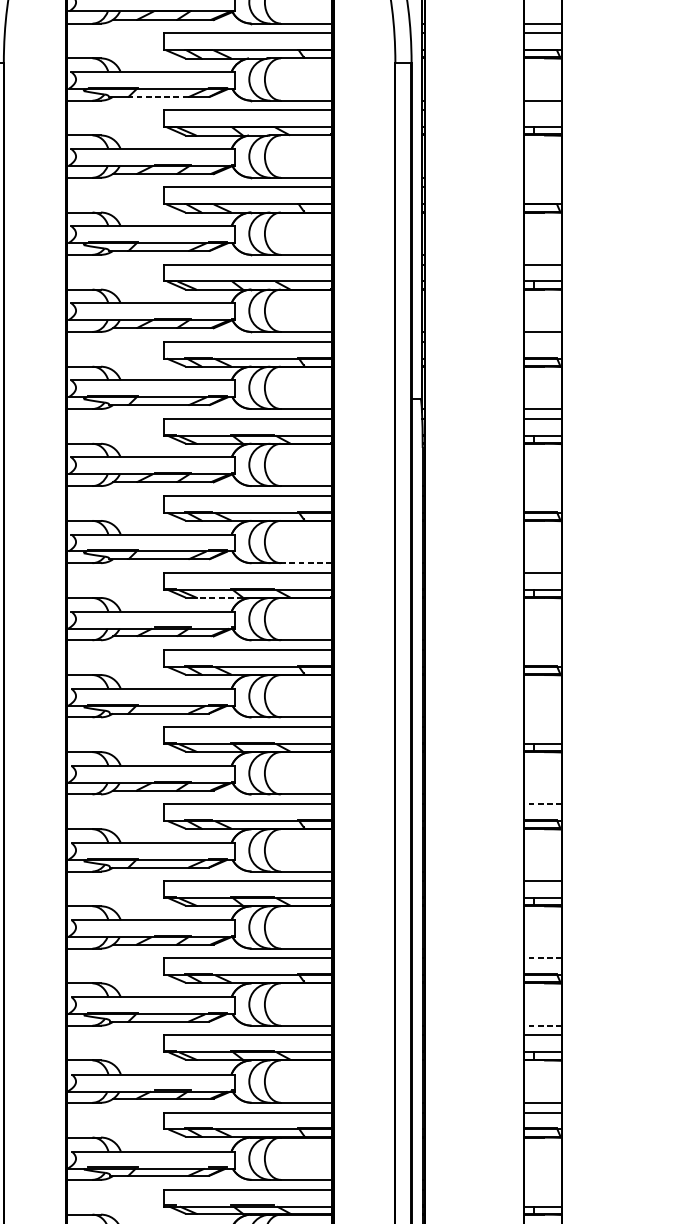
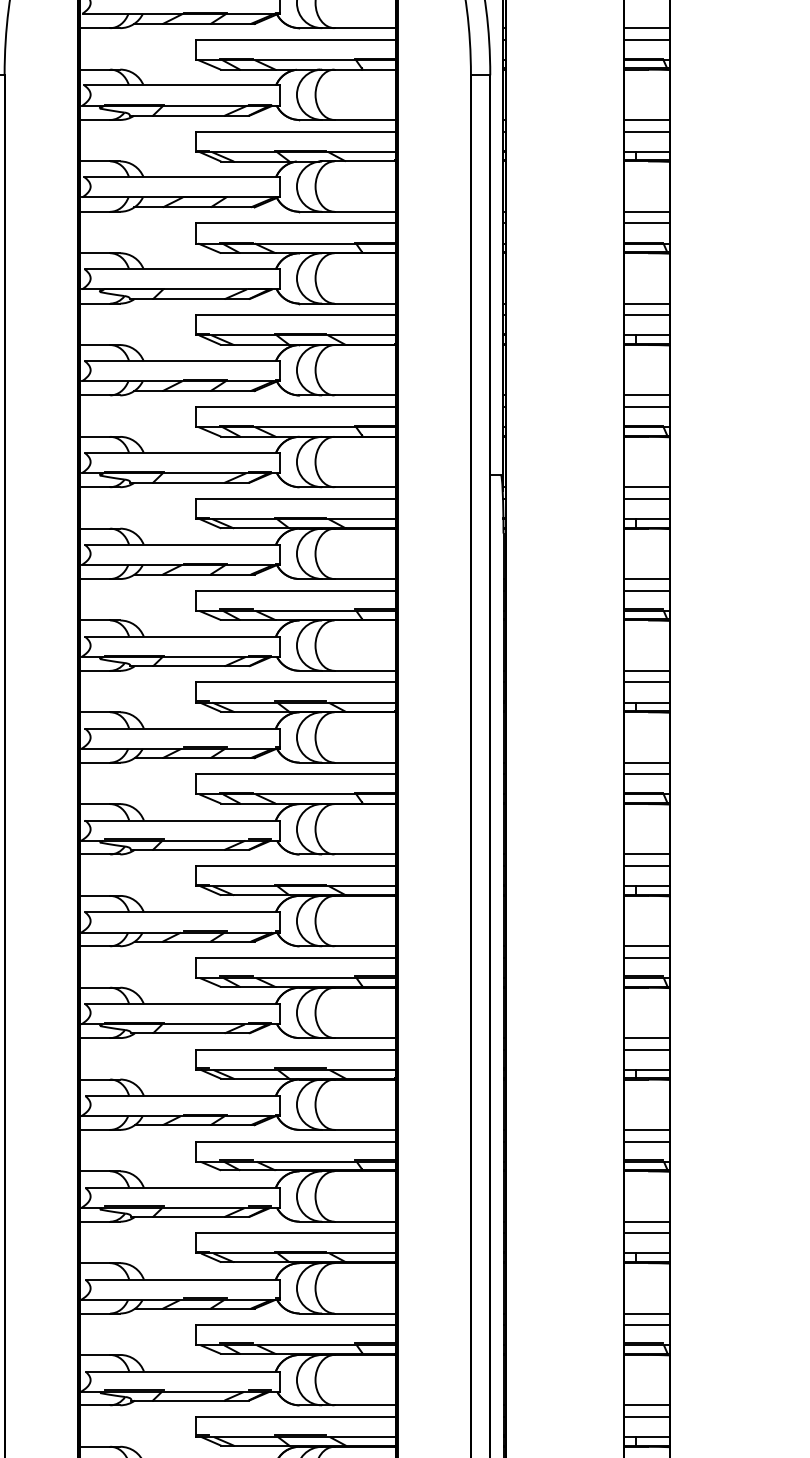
line: (158, 96) -> (188, 115), dashed -> solid
line: (542, 110) -> (646, 131), added
line: (542, 177) -> (646, 211), added
line: (542, 187) -> (646, 223), added
line: (542, 254) -> (646, 303), added
line: (542, 342) -> (646, 407), added
line: (542, 486) -> (646, 579), added
line: (542, 495) -> (646, 590), added
line: (306, 562) -> (365, 670), dashed -> solid
line: (542, 562) -> (646, 670), added
line: (219, 597) -> (261, 711), dashed -> solid
line: (542, 640) -> (646, 762), added
line: (542, 650) -> (646, 774), added
line: (542, 717) -> (646, 854), added
line: (542, 727) -> (646, 866), added
line: (542, 794) -> (646, 946), added
line: (542, 803) -> (646, 957), dashed -> solid
line: (542, 871) -> (646, 1038), added
line: (542, 948) -> (646, 1129), added
line: (542, 958) -> (646, 1141), dashed -> solid
line: (542, 1025) -> (646, 1221), dashed -> solid
line: (542, 1179) -> (646, 1405), added
line: (542, 1189) -> (646, 1416), added

